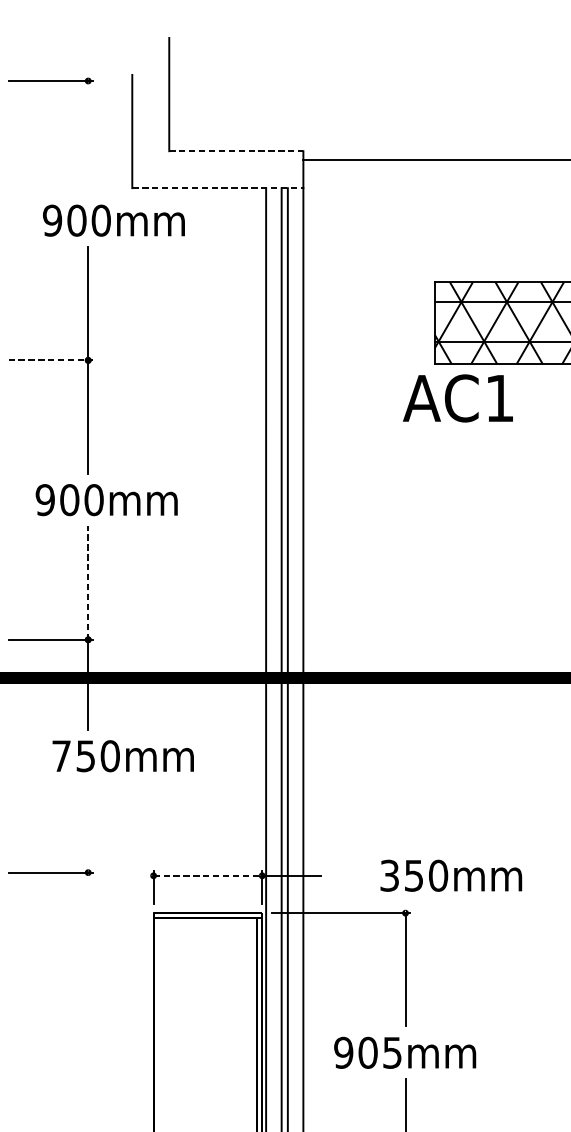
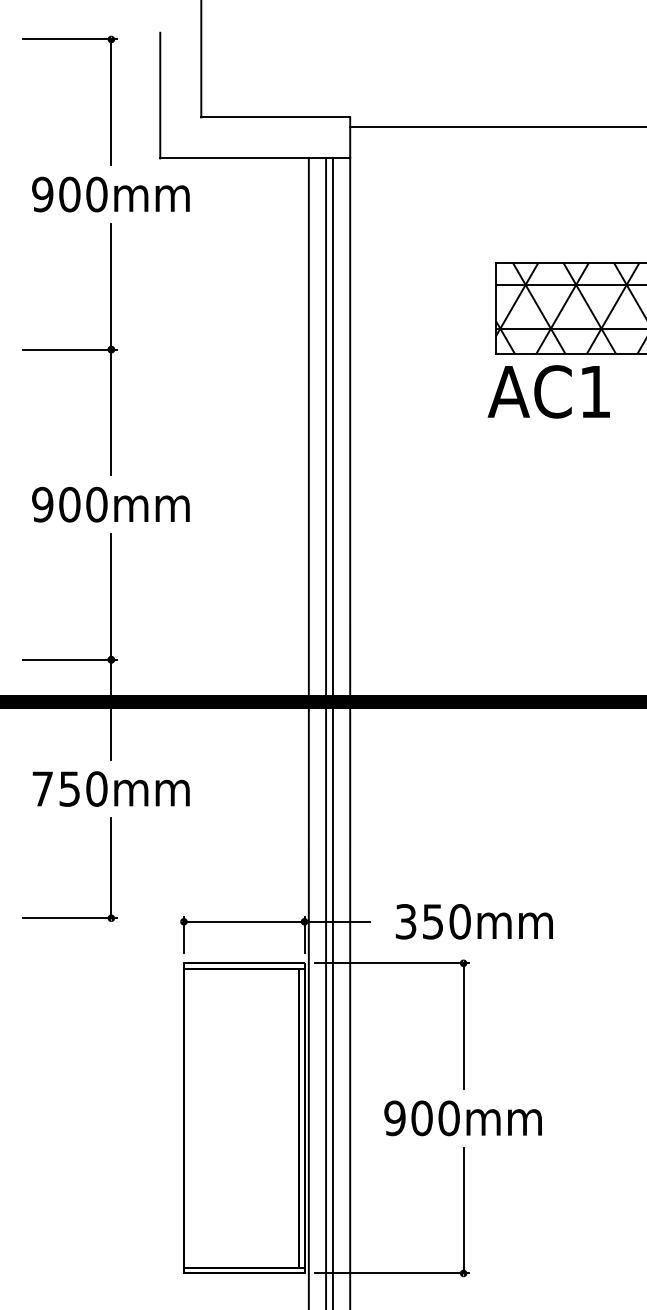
line: (88, 137) -> (111, 102), added
line: (236, 151) -> (276, 117), dashed -> solid
line: (218, 188) -> (255, 158), dashed -> solid
text: (113, 220) -> (110, 194), moved
line: (50, 360) -> (69, 349), dashed -> solid
text: (457, 398) -> (548, 391), moved
text: (106, 499) -> (110, 504), moved
line: (88, 582) -> (111, 596), dashed -> solid
text: (122, 755) -> (110, 788), moved
line: (88, 827) -> (111, 868), added
line: (208, 875) -> (244, 921), dashed -> solid
text: (450, 875) -> (473, 921), moved
text: (391, 1052) -> (448, 1118), 905mm -> 900mm

